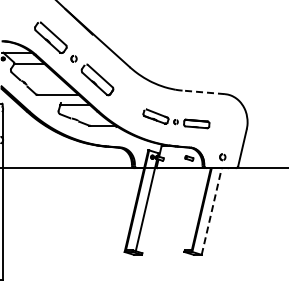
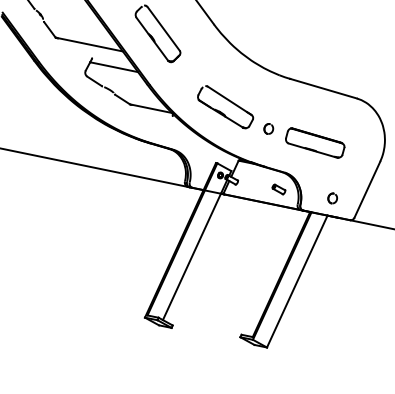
line: (203, 92) -> (323, 88), dashed -> solid
part: (176, 118) -> (271, 121), size x1.43
line: (211, 211) -> (296, 281), dashed -> solid

